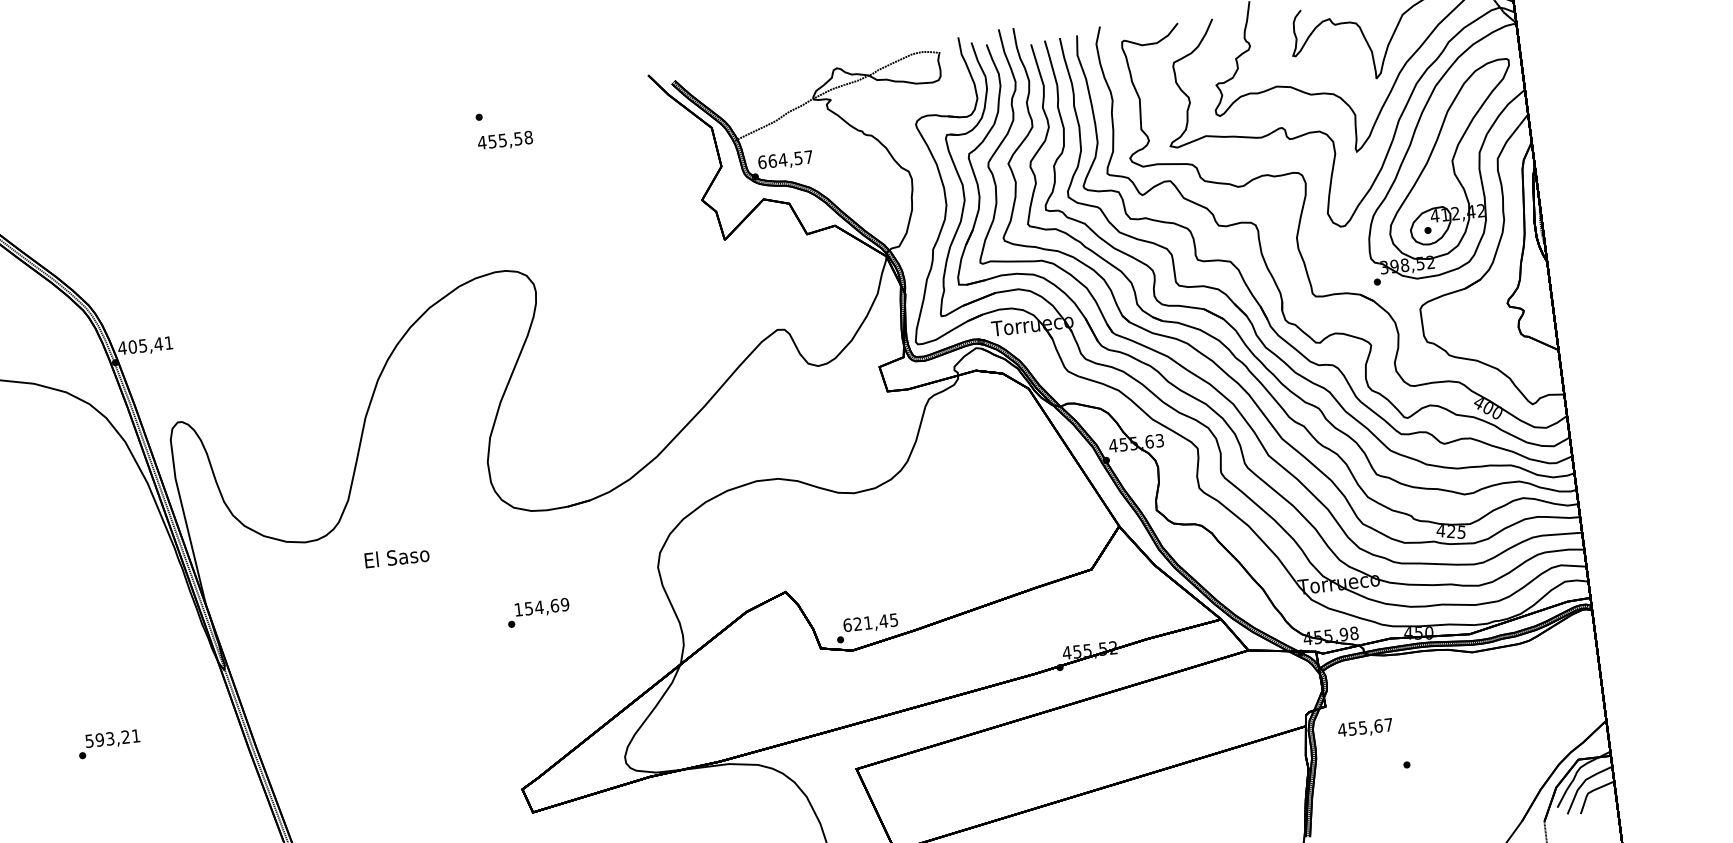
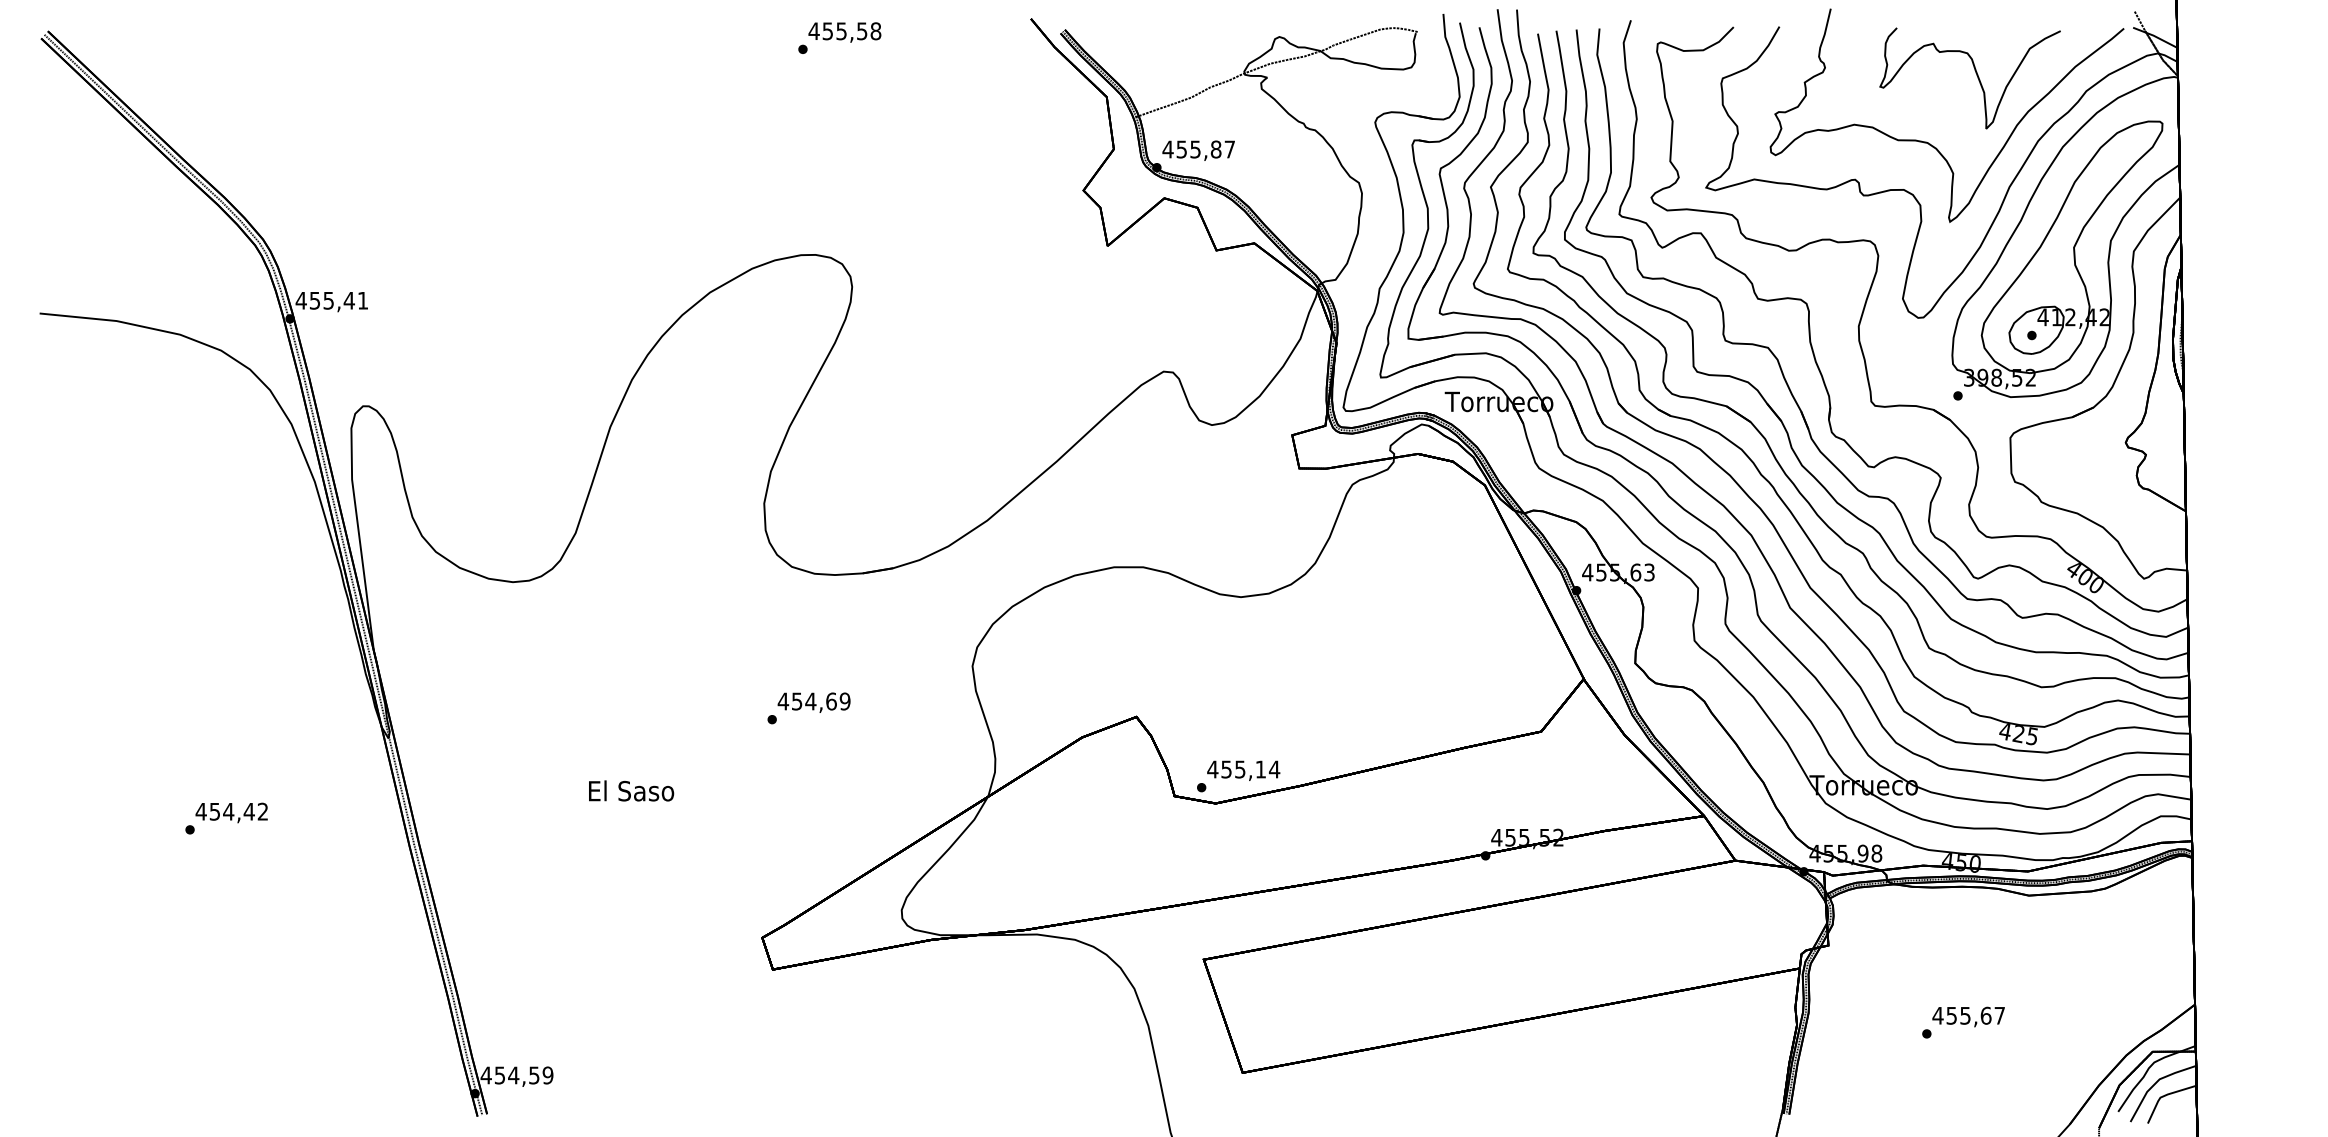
text: (505, 141) -> (844, 32), moved
text: (779, 160) -> (1191, 149), 664,57 -> 455,87
text: (132, 346) -> (314, 300), 405,41 -> 455,41
text: (397, 556) -> (631, 790), moved
text: (518, 609) -> (783, 701), 154,69 -> 454,69
text: (870, 622) -> (1243, 769), 621,45 -> 455,14
text: (1365, 728) -> (1968, 1016), moved
text: (112, 738) -> (231, 811), 593,21 -> 454,42

